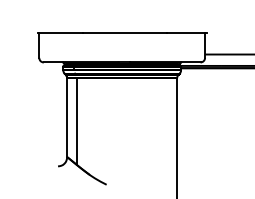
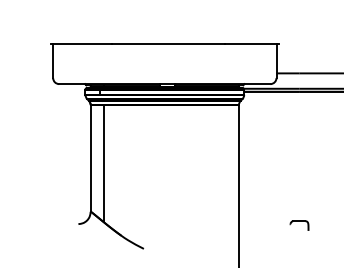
part: (222, 167) -> (299, 225), added

